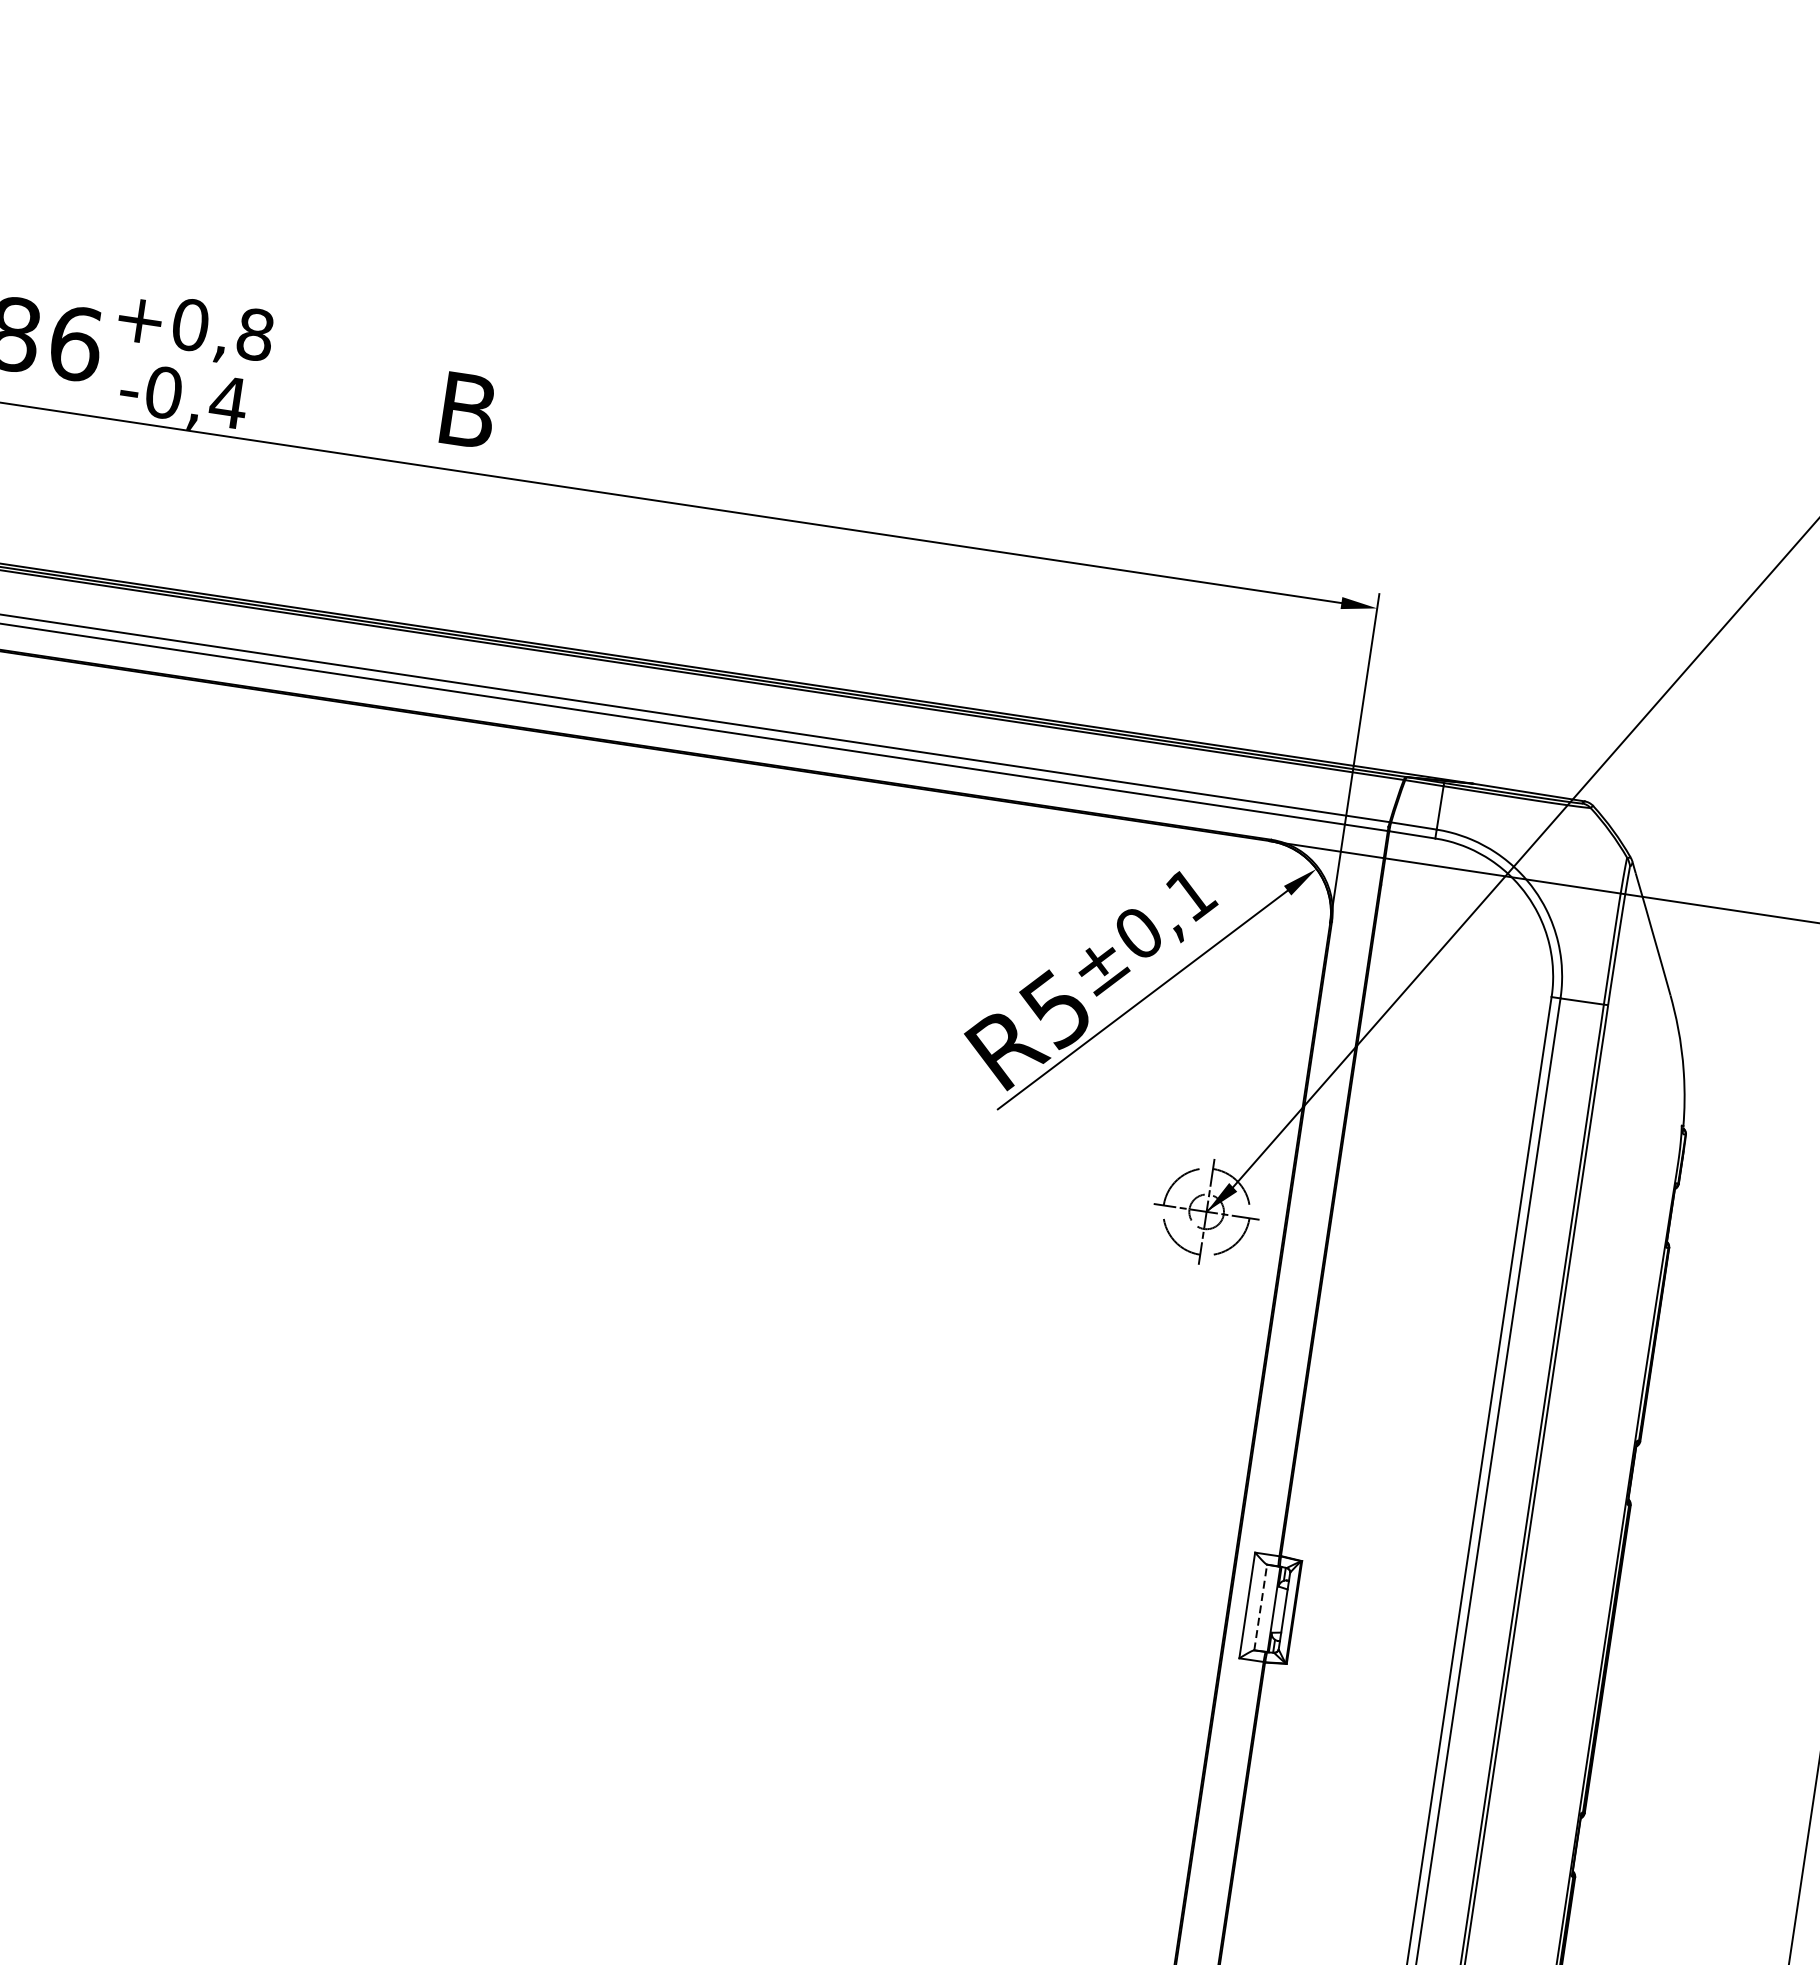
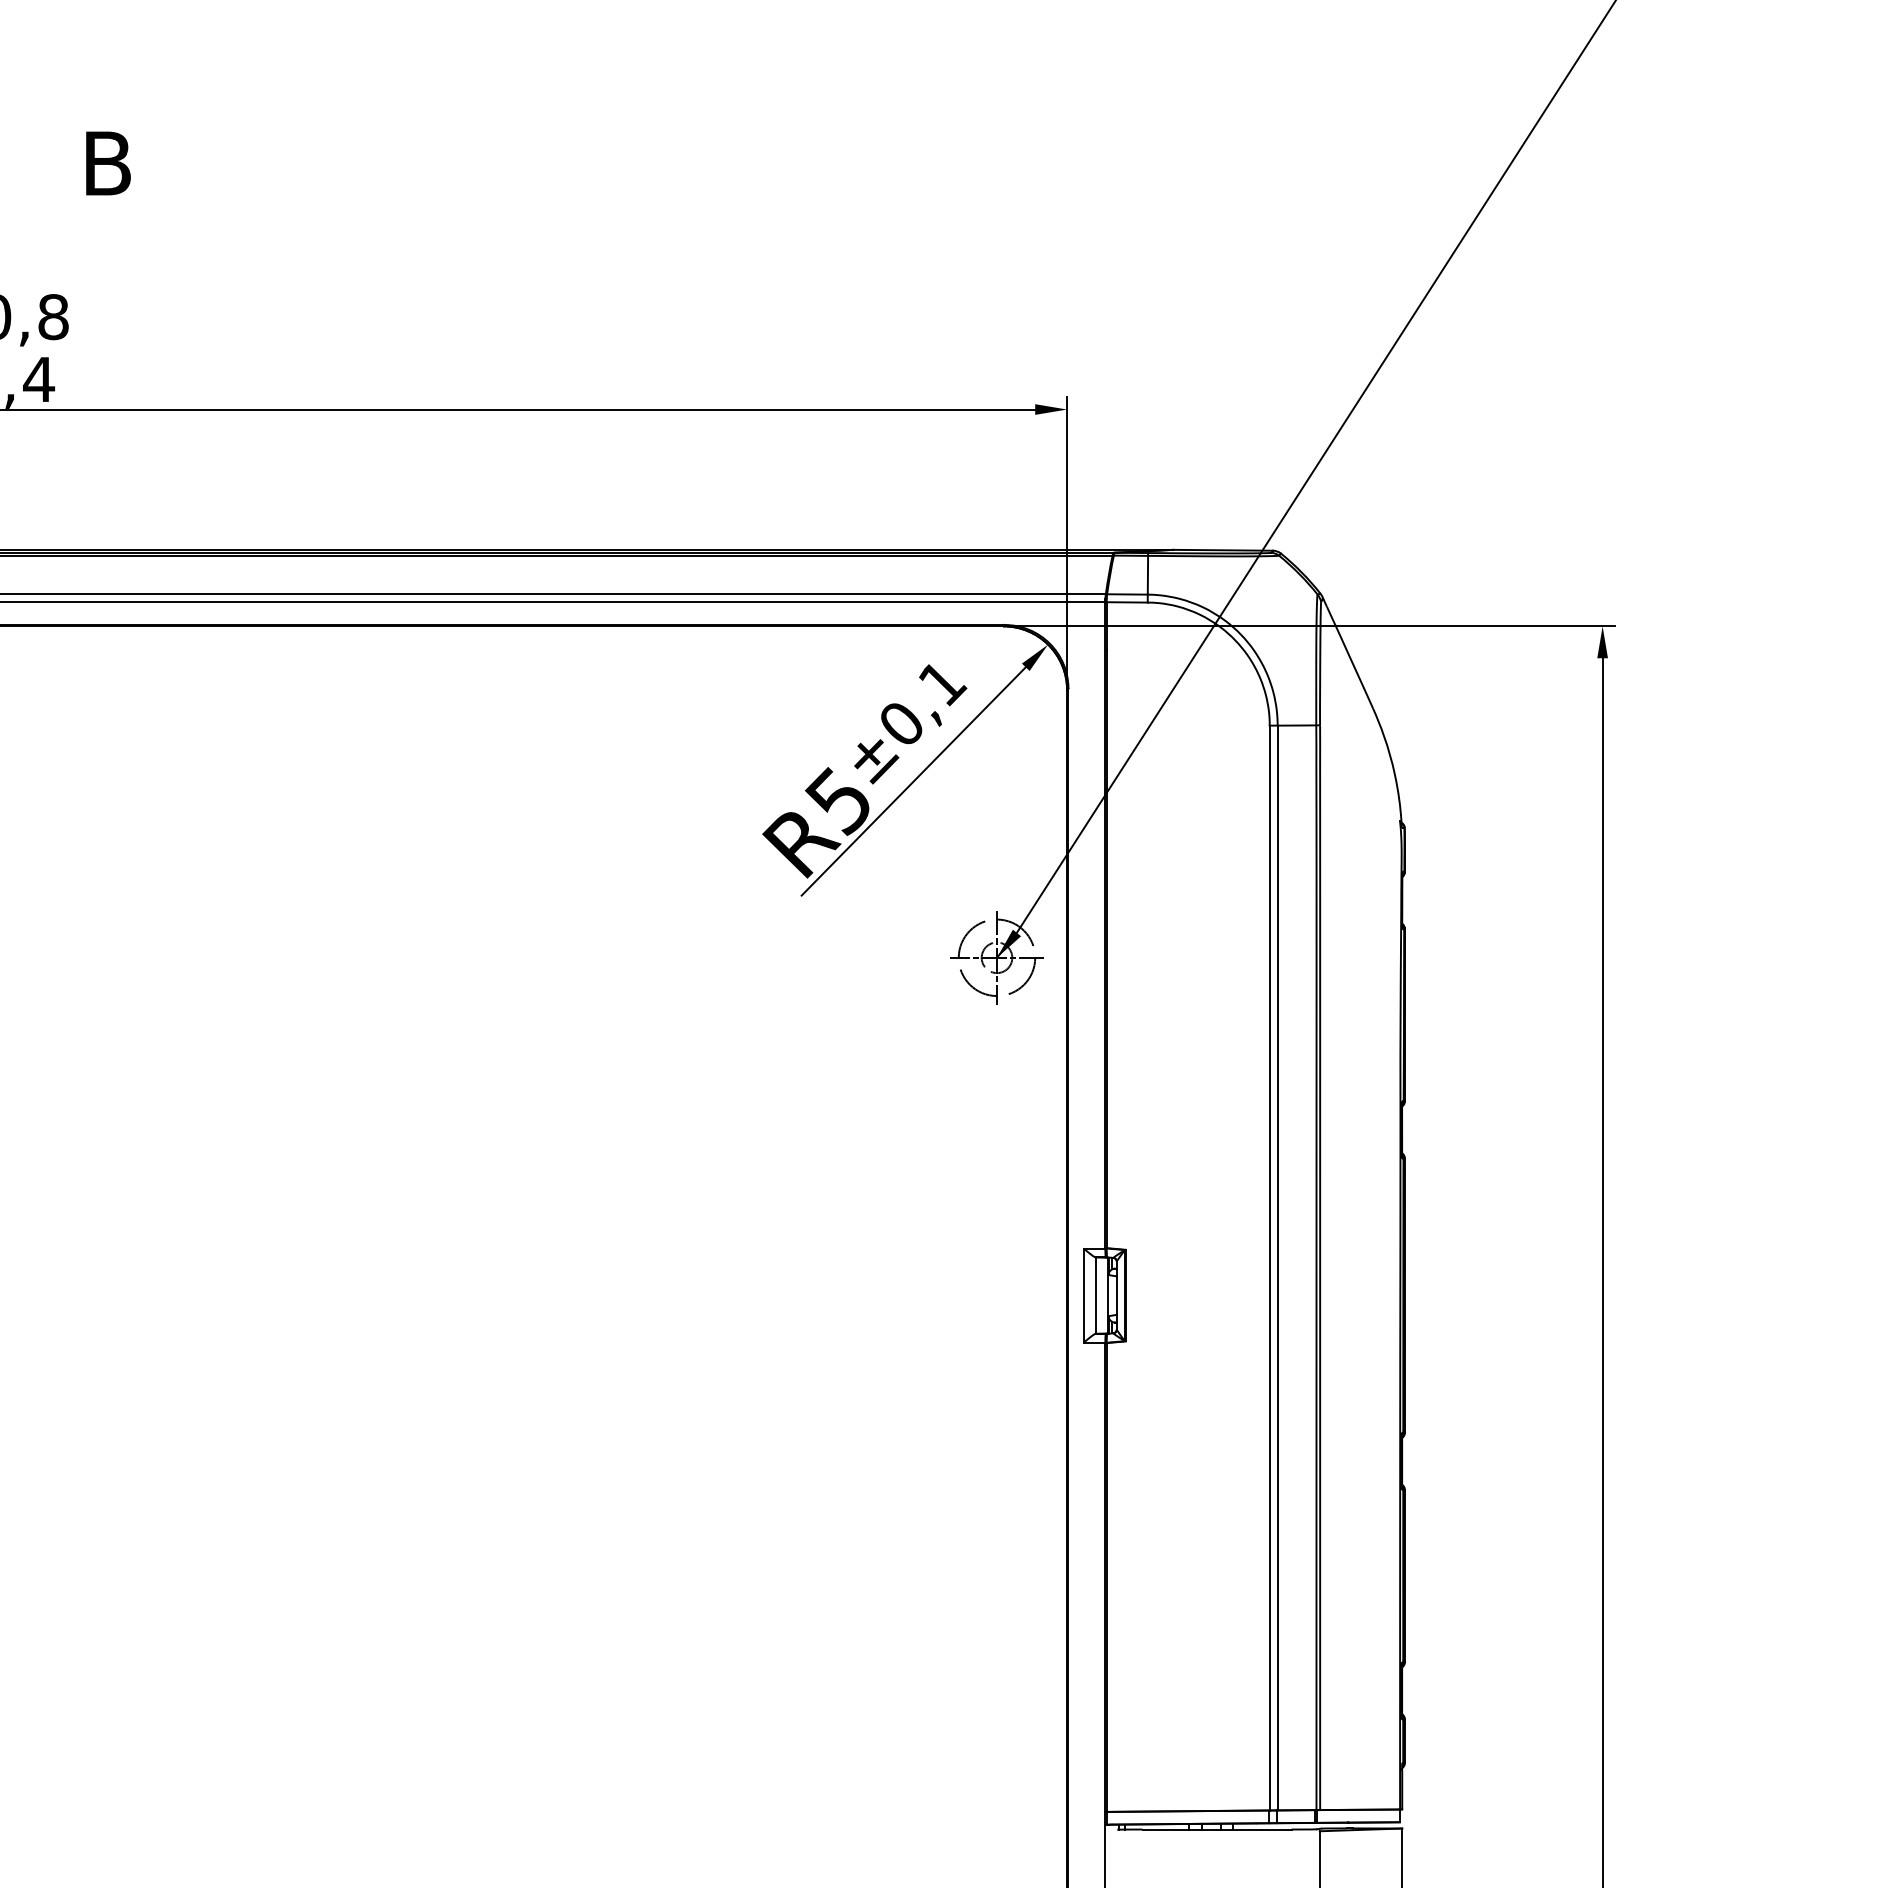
text: (468, 410) -> (108, 163), moved
line: (1260, 1607) -> (1095, 1295), dashed -> solid

